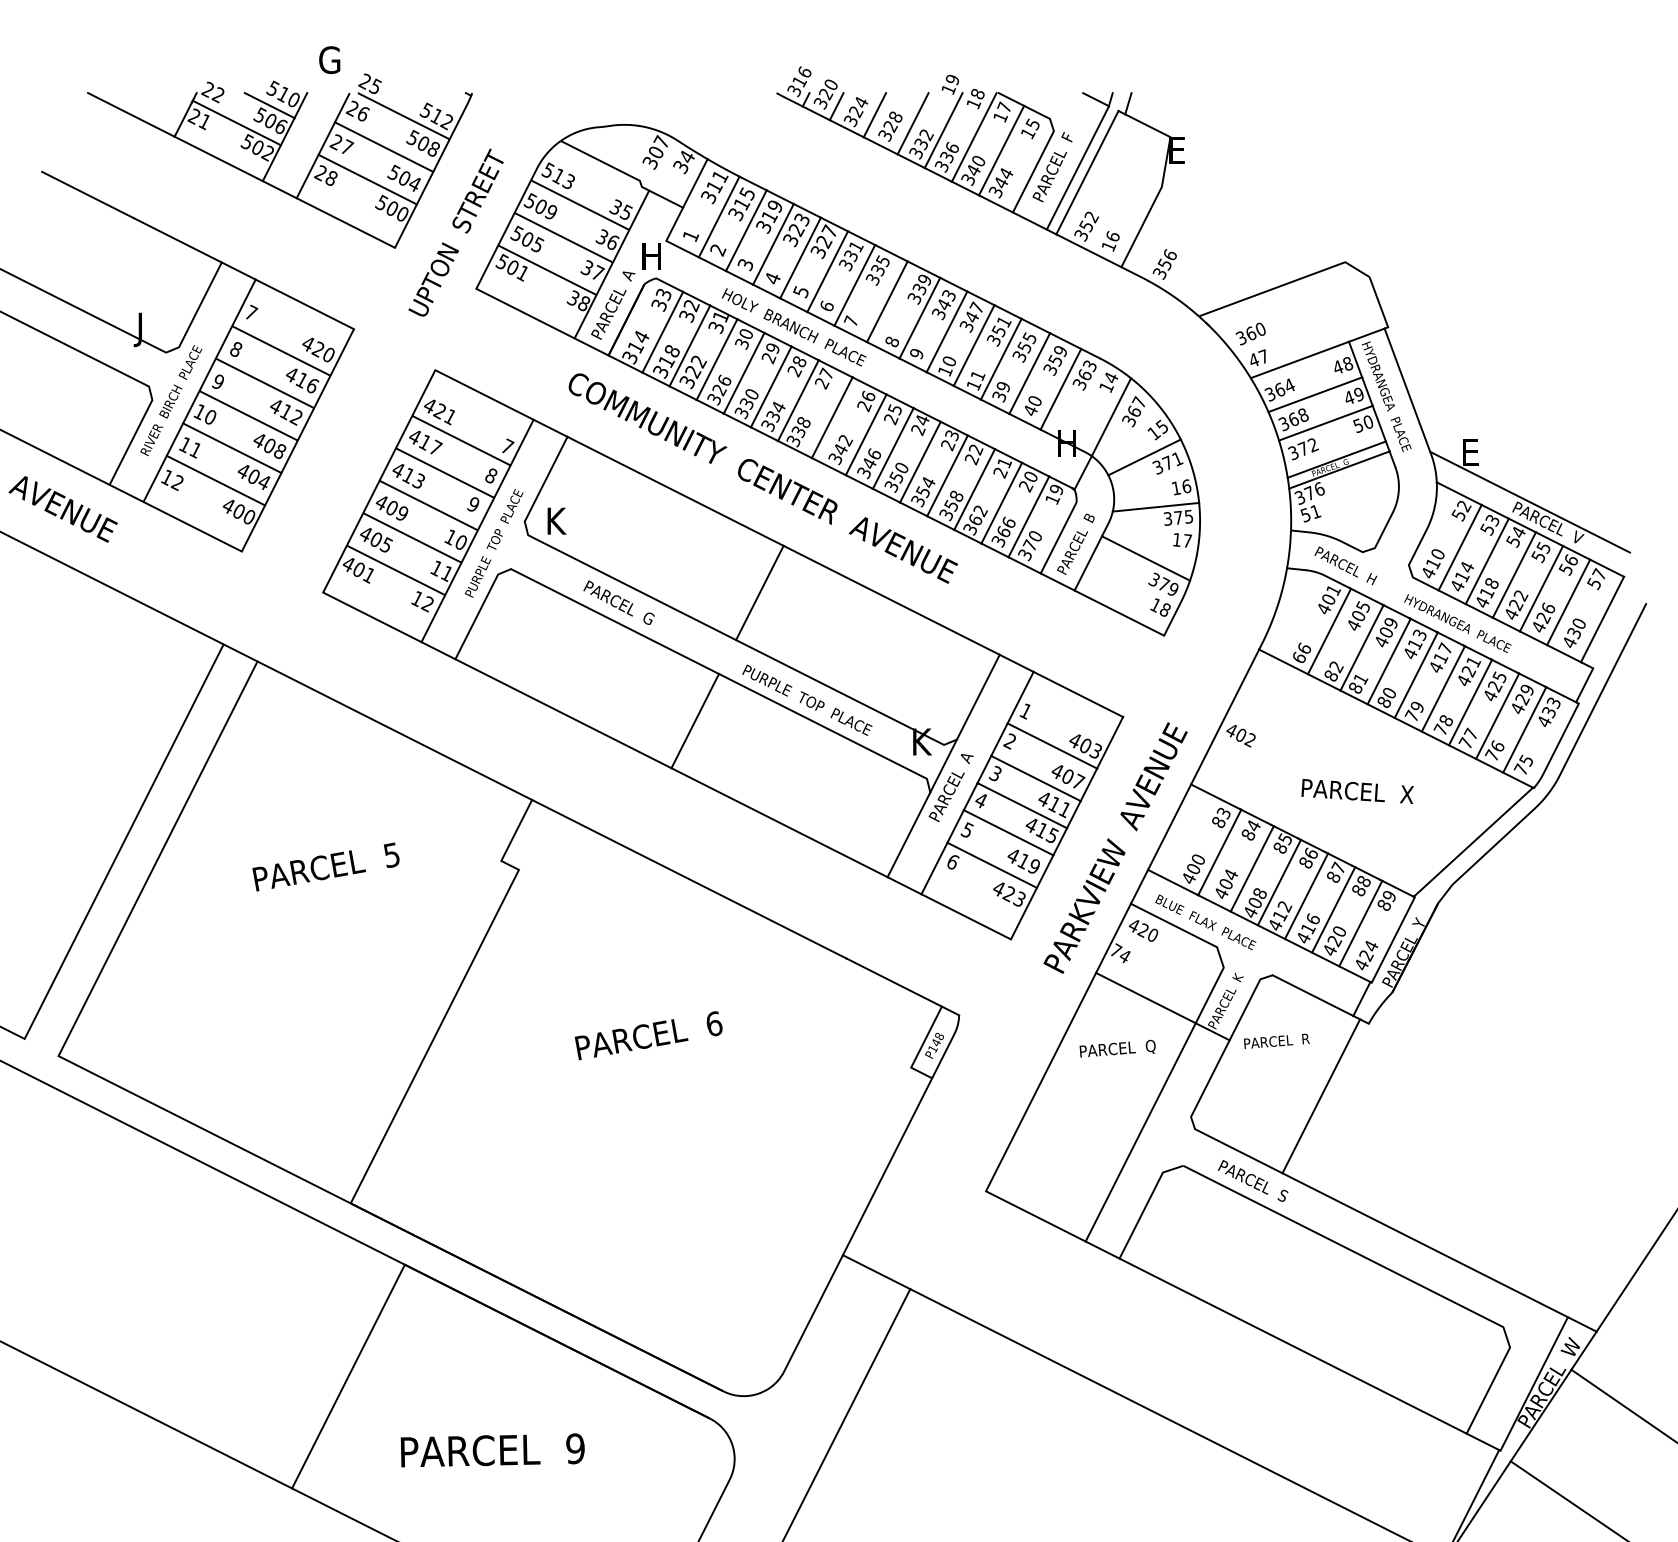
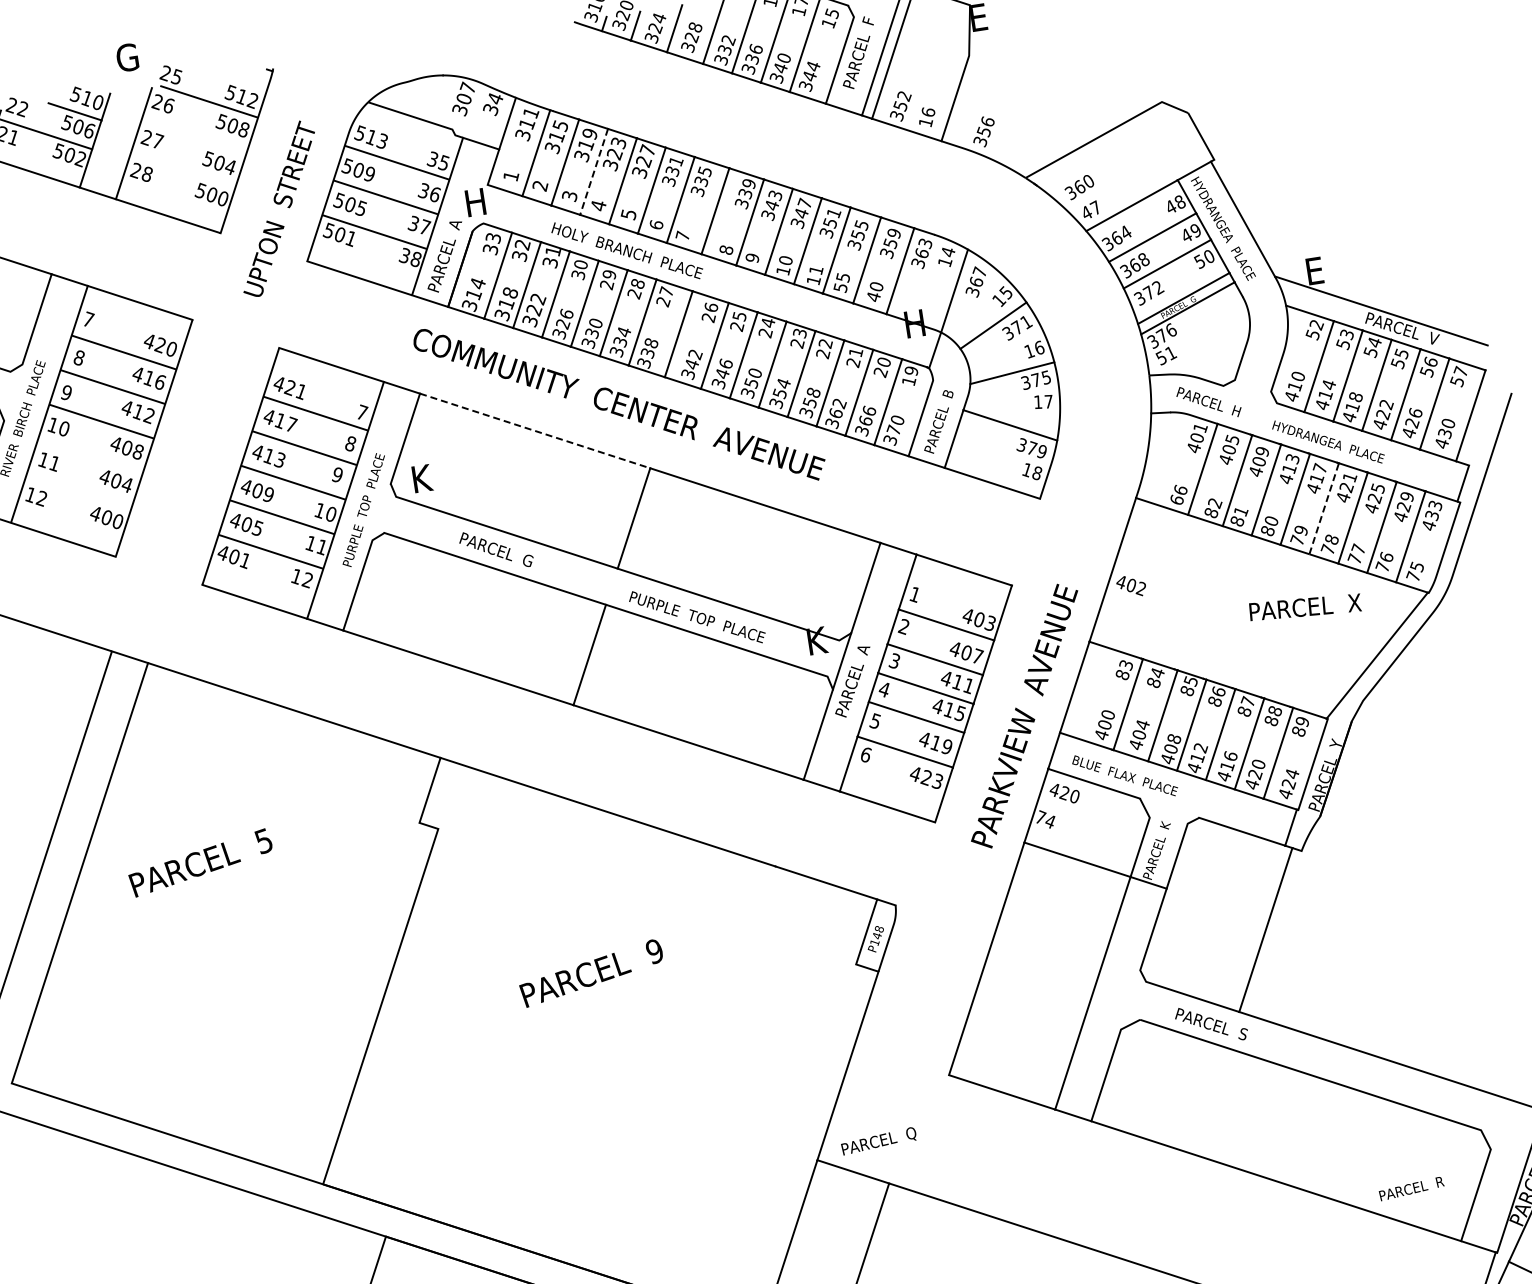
line: (383, 146) -> (193, 134), removed
line: (367, 179) -> (183, 169), removed
line: (773, 244) -> (594, 172), solid -> dashed
text: (1000, 390) -> (840, 281), 39 -> 55
line: (232, 448) -> (90, 456), removed
line: (215, 480) -> (78, 490), removed
line: (676, 491) -> (536, 430), solid -> dashed
line: (1443, 688) -> (1324, 508), solid -> dashed
text: (1357, 791) -> (1305, 607), moved
text: (325, 866) -> (200, 862), moved
text: (714, 1023) -> (655, 950), 6 -> 9
text: (1276, 1040) -> (1411, 1187), moved
text: (1117, 1048) -> (878, 1140), moved

